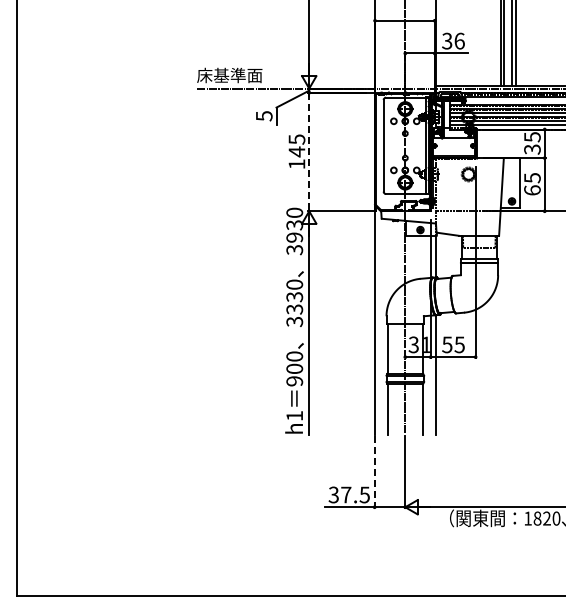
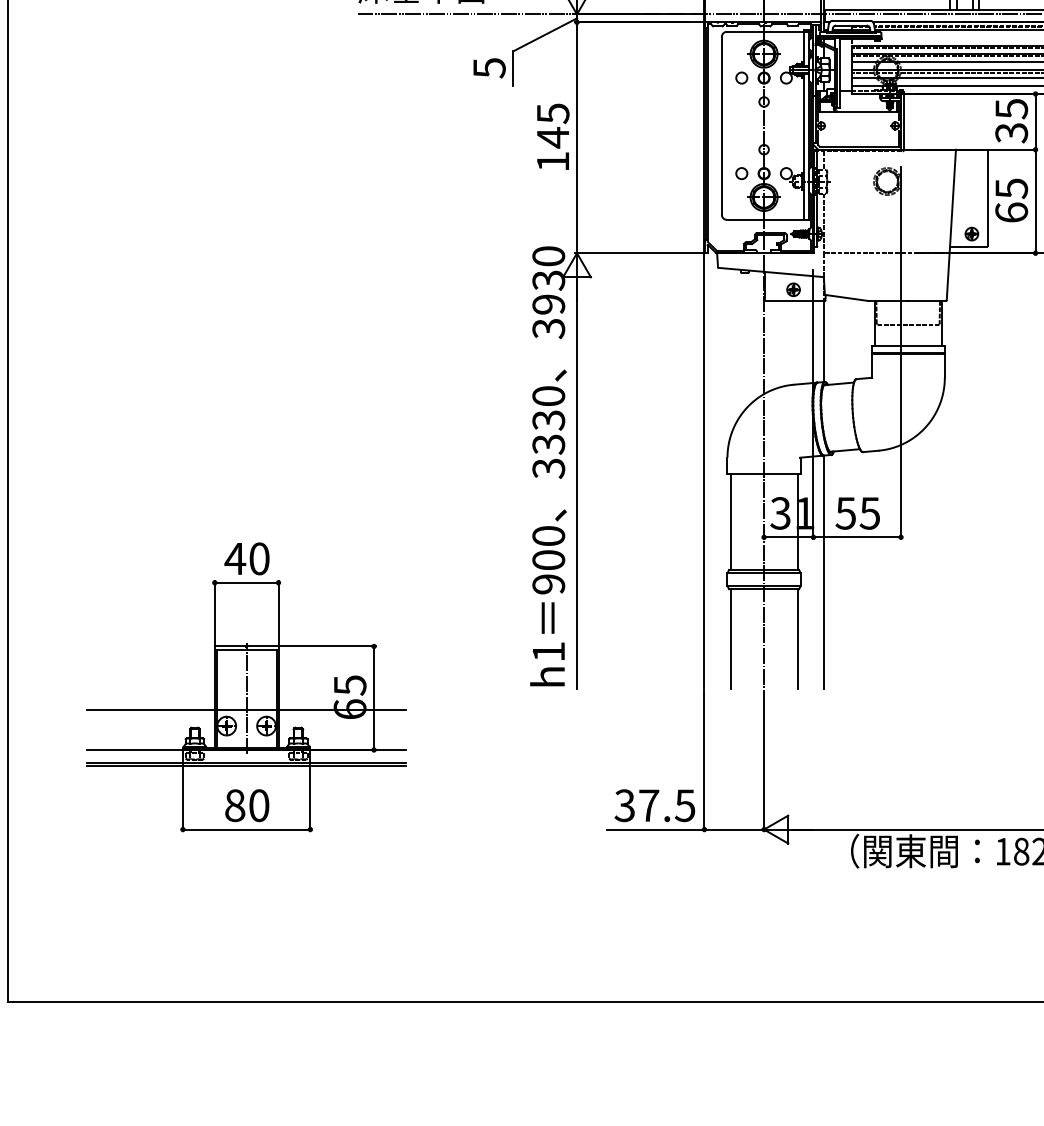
line: (309, 152) -> (577, 138), dashed -> solid
part: (139, 433) -> (246, 685), added
line: (374, 472) -> (704, 761), dashed -> solid

